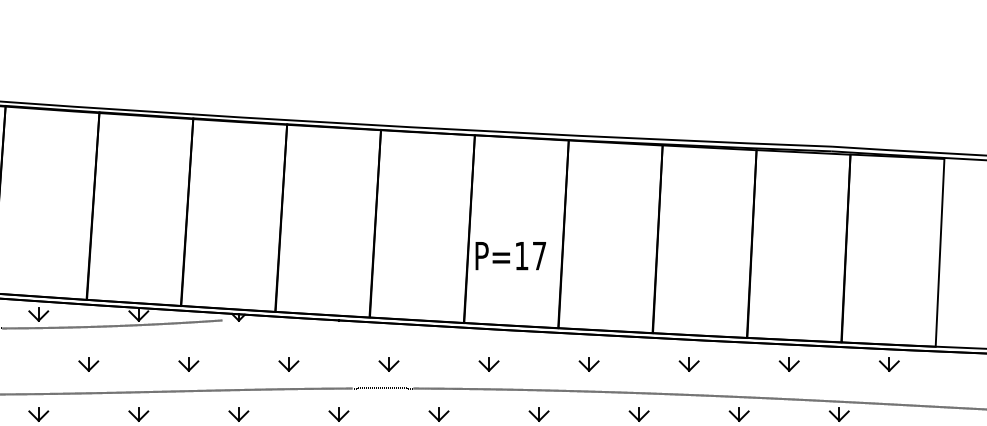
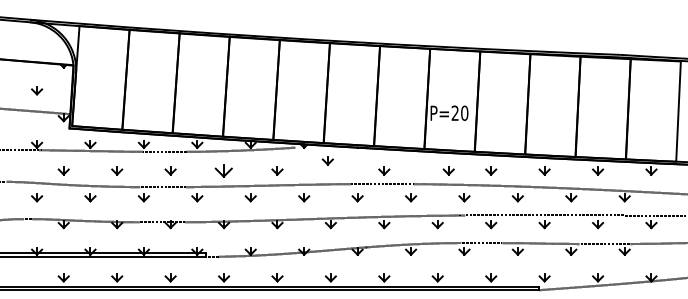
text: (529, 254) -> (459, 112), P=17 -> P=20
part: (89, 363) -> (224, 170), size x1.6
part: (288, 363) -> (327, 160), moved
part: (488, 363) -> (448, 170), moved

